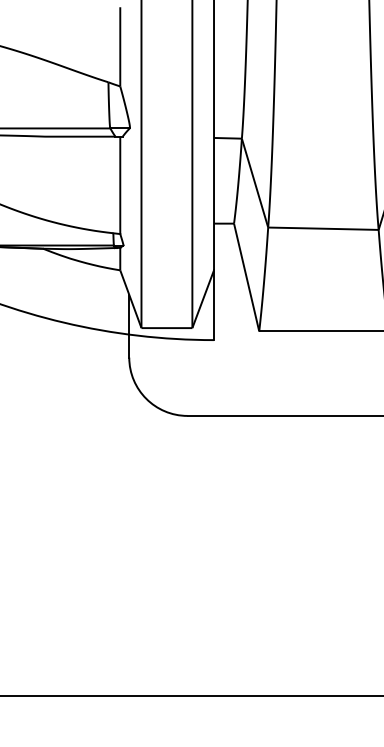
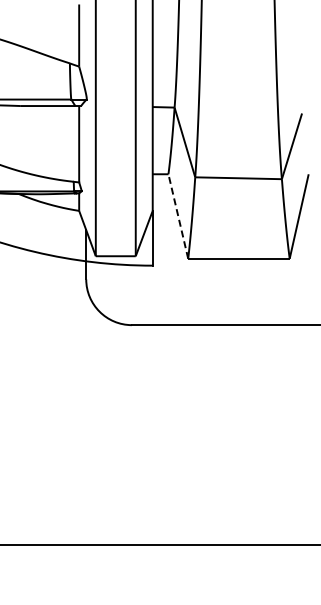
line: (246, 277) -> (178, 216), solid -> dashed

